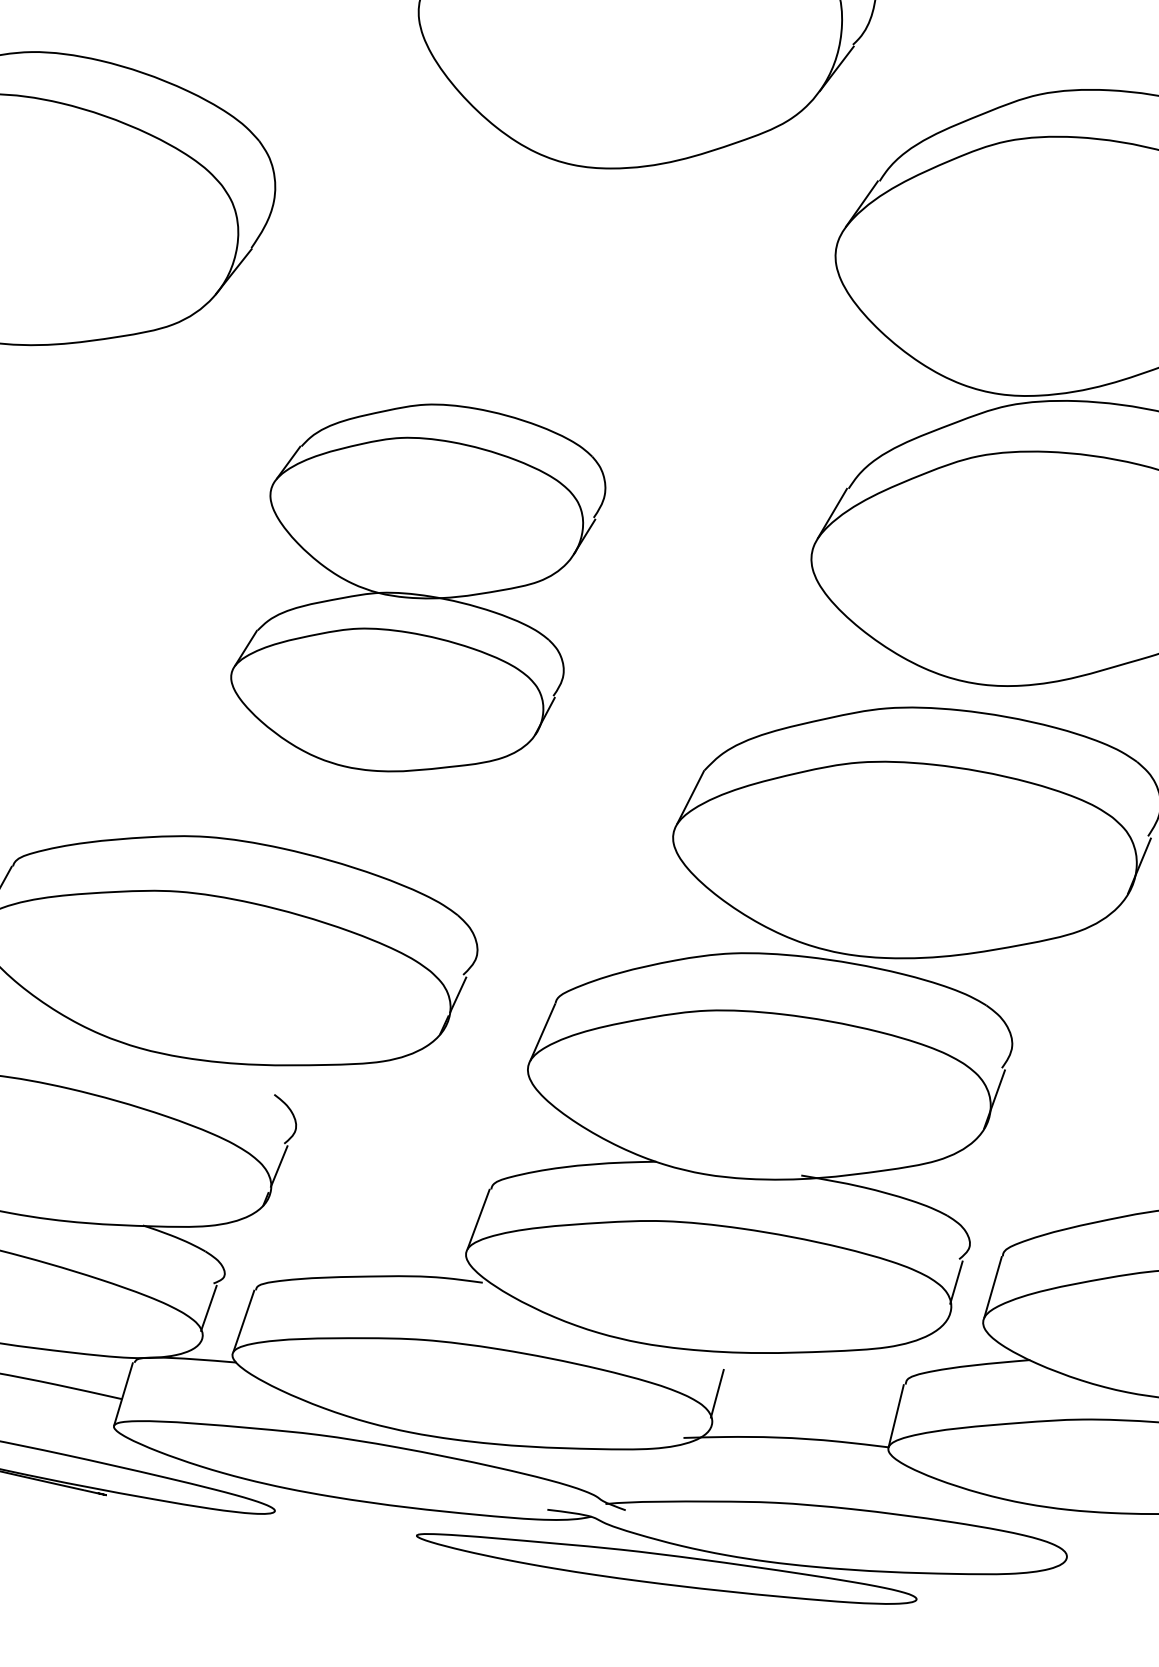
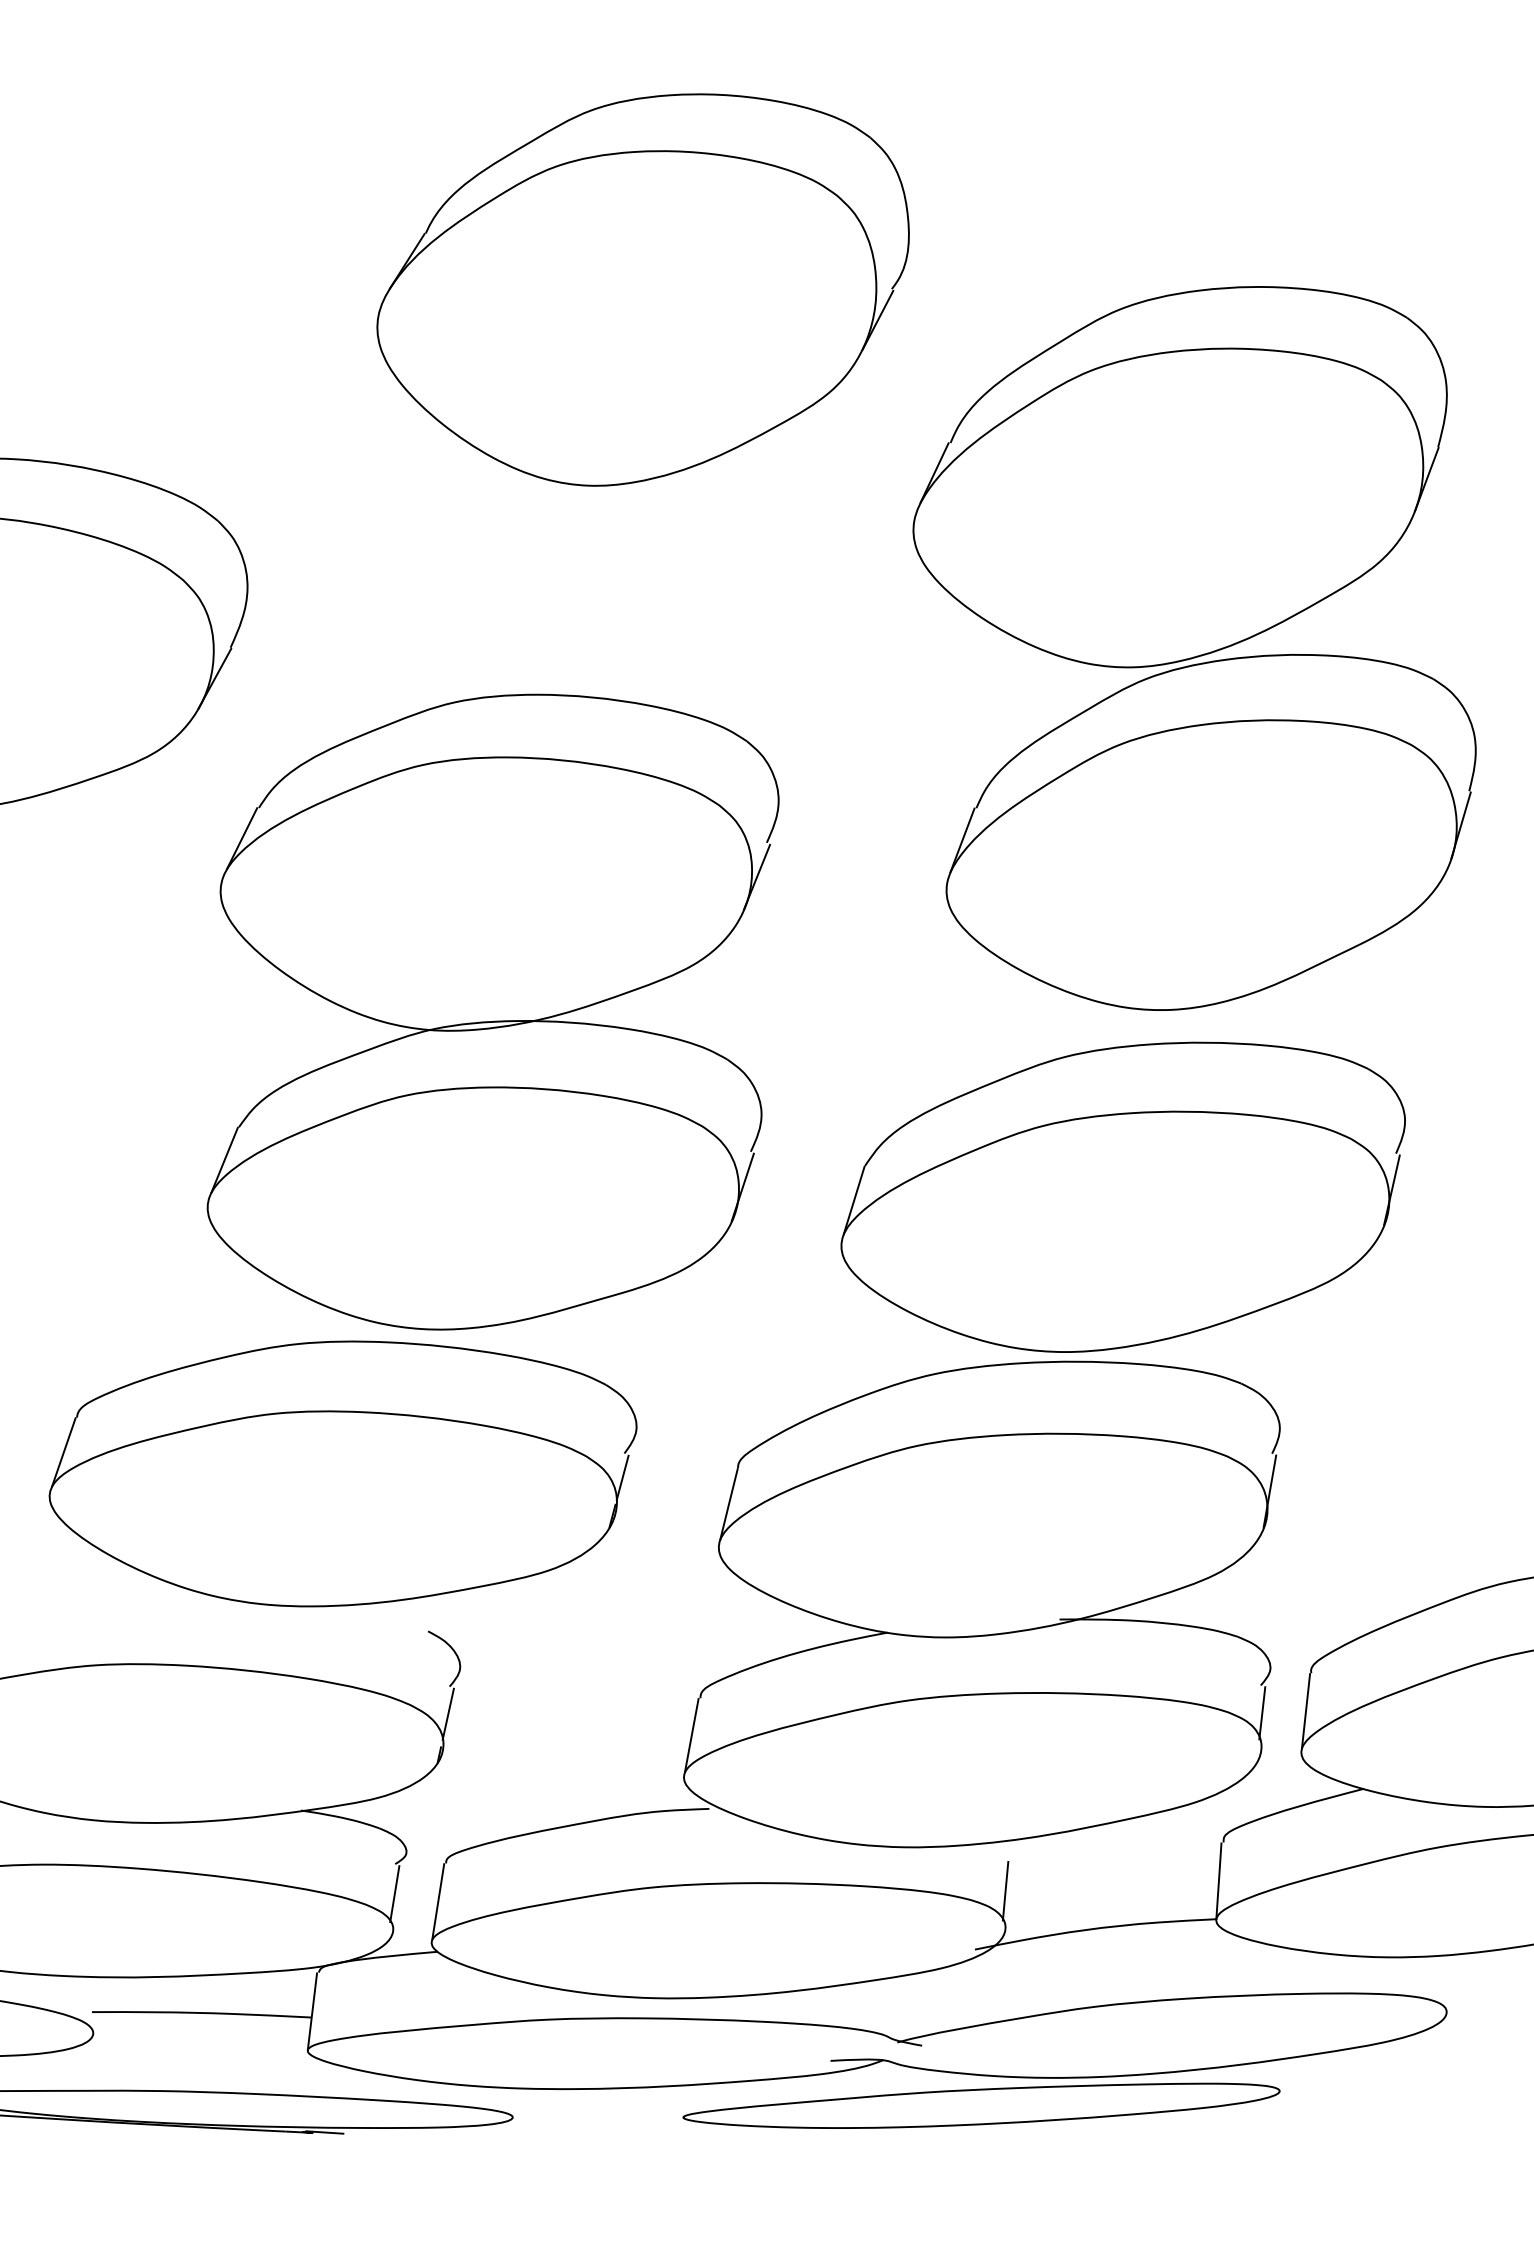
part: (416, 588) -> (492, 1011), size x1.43
line: (116, 1496) -> (324, 2132), added

